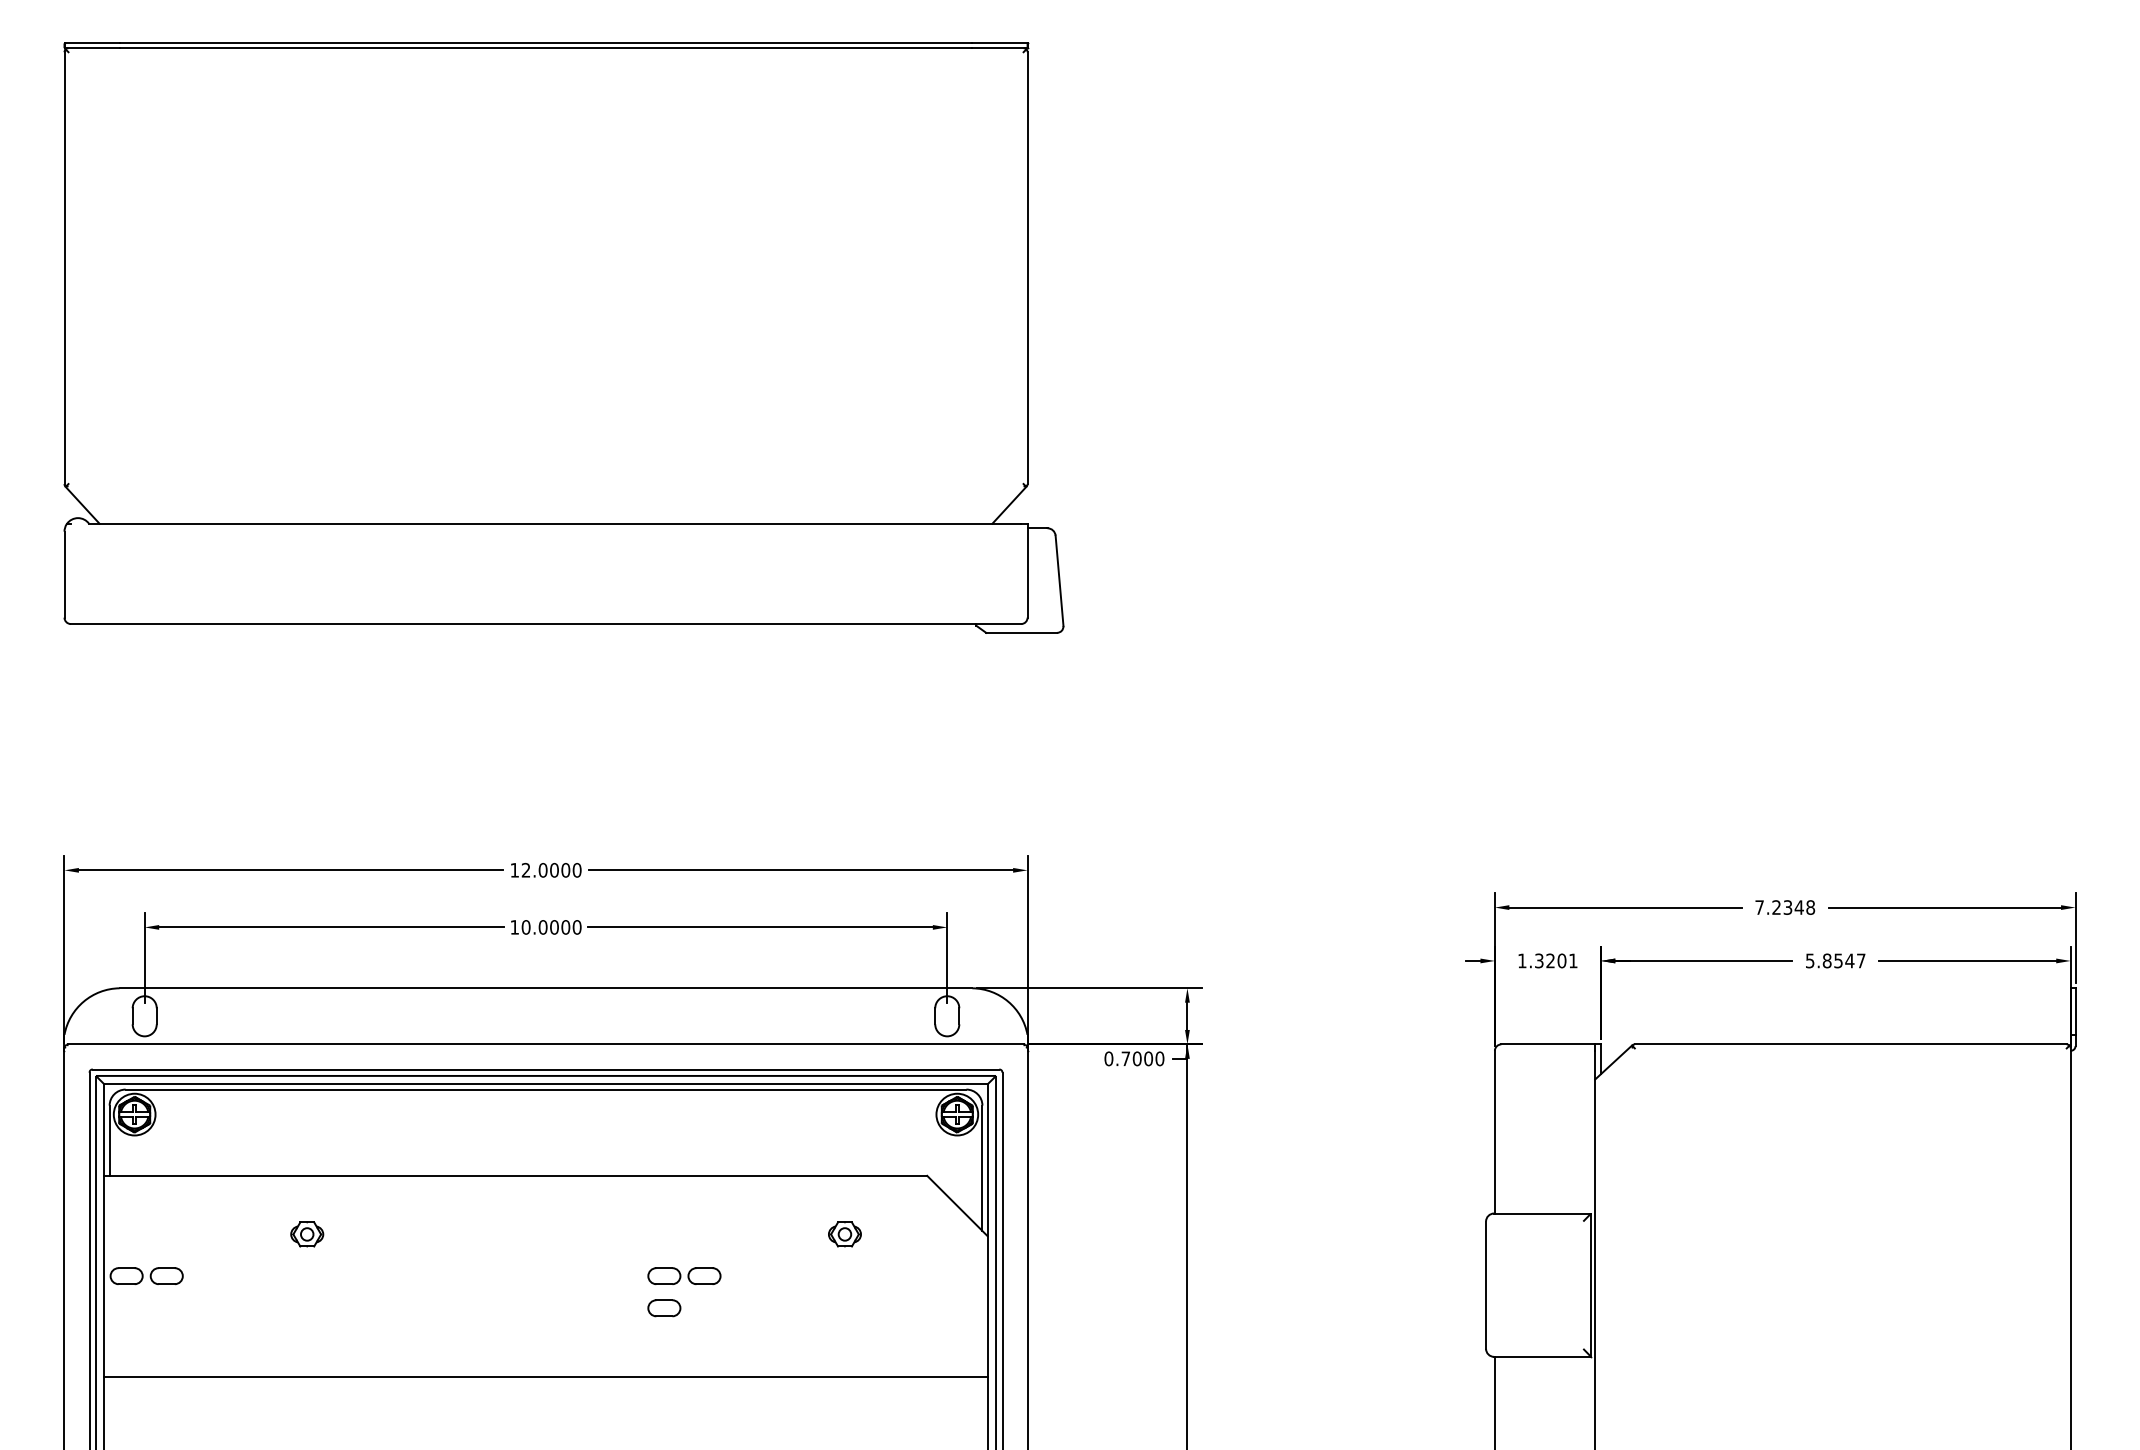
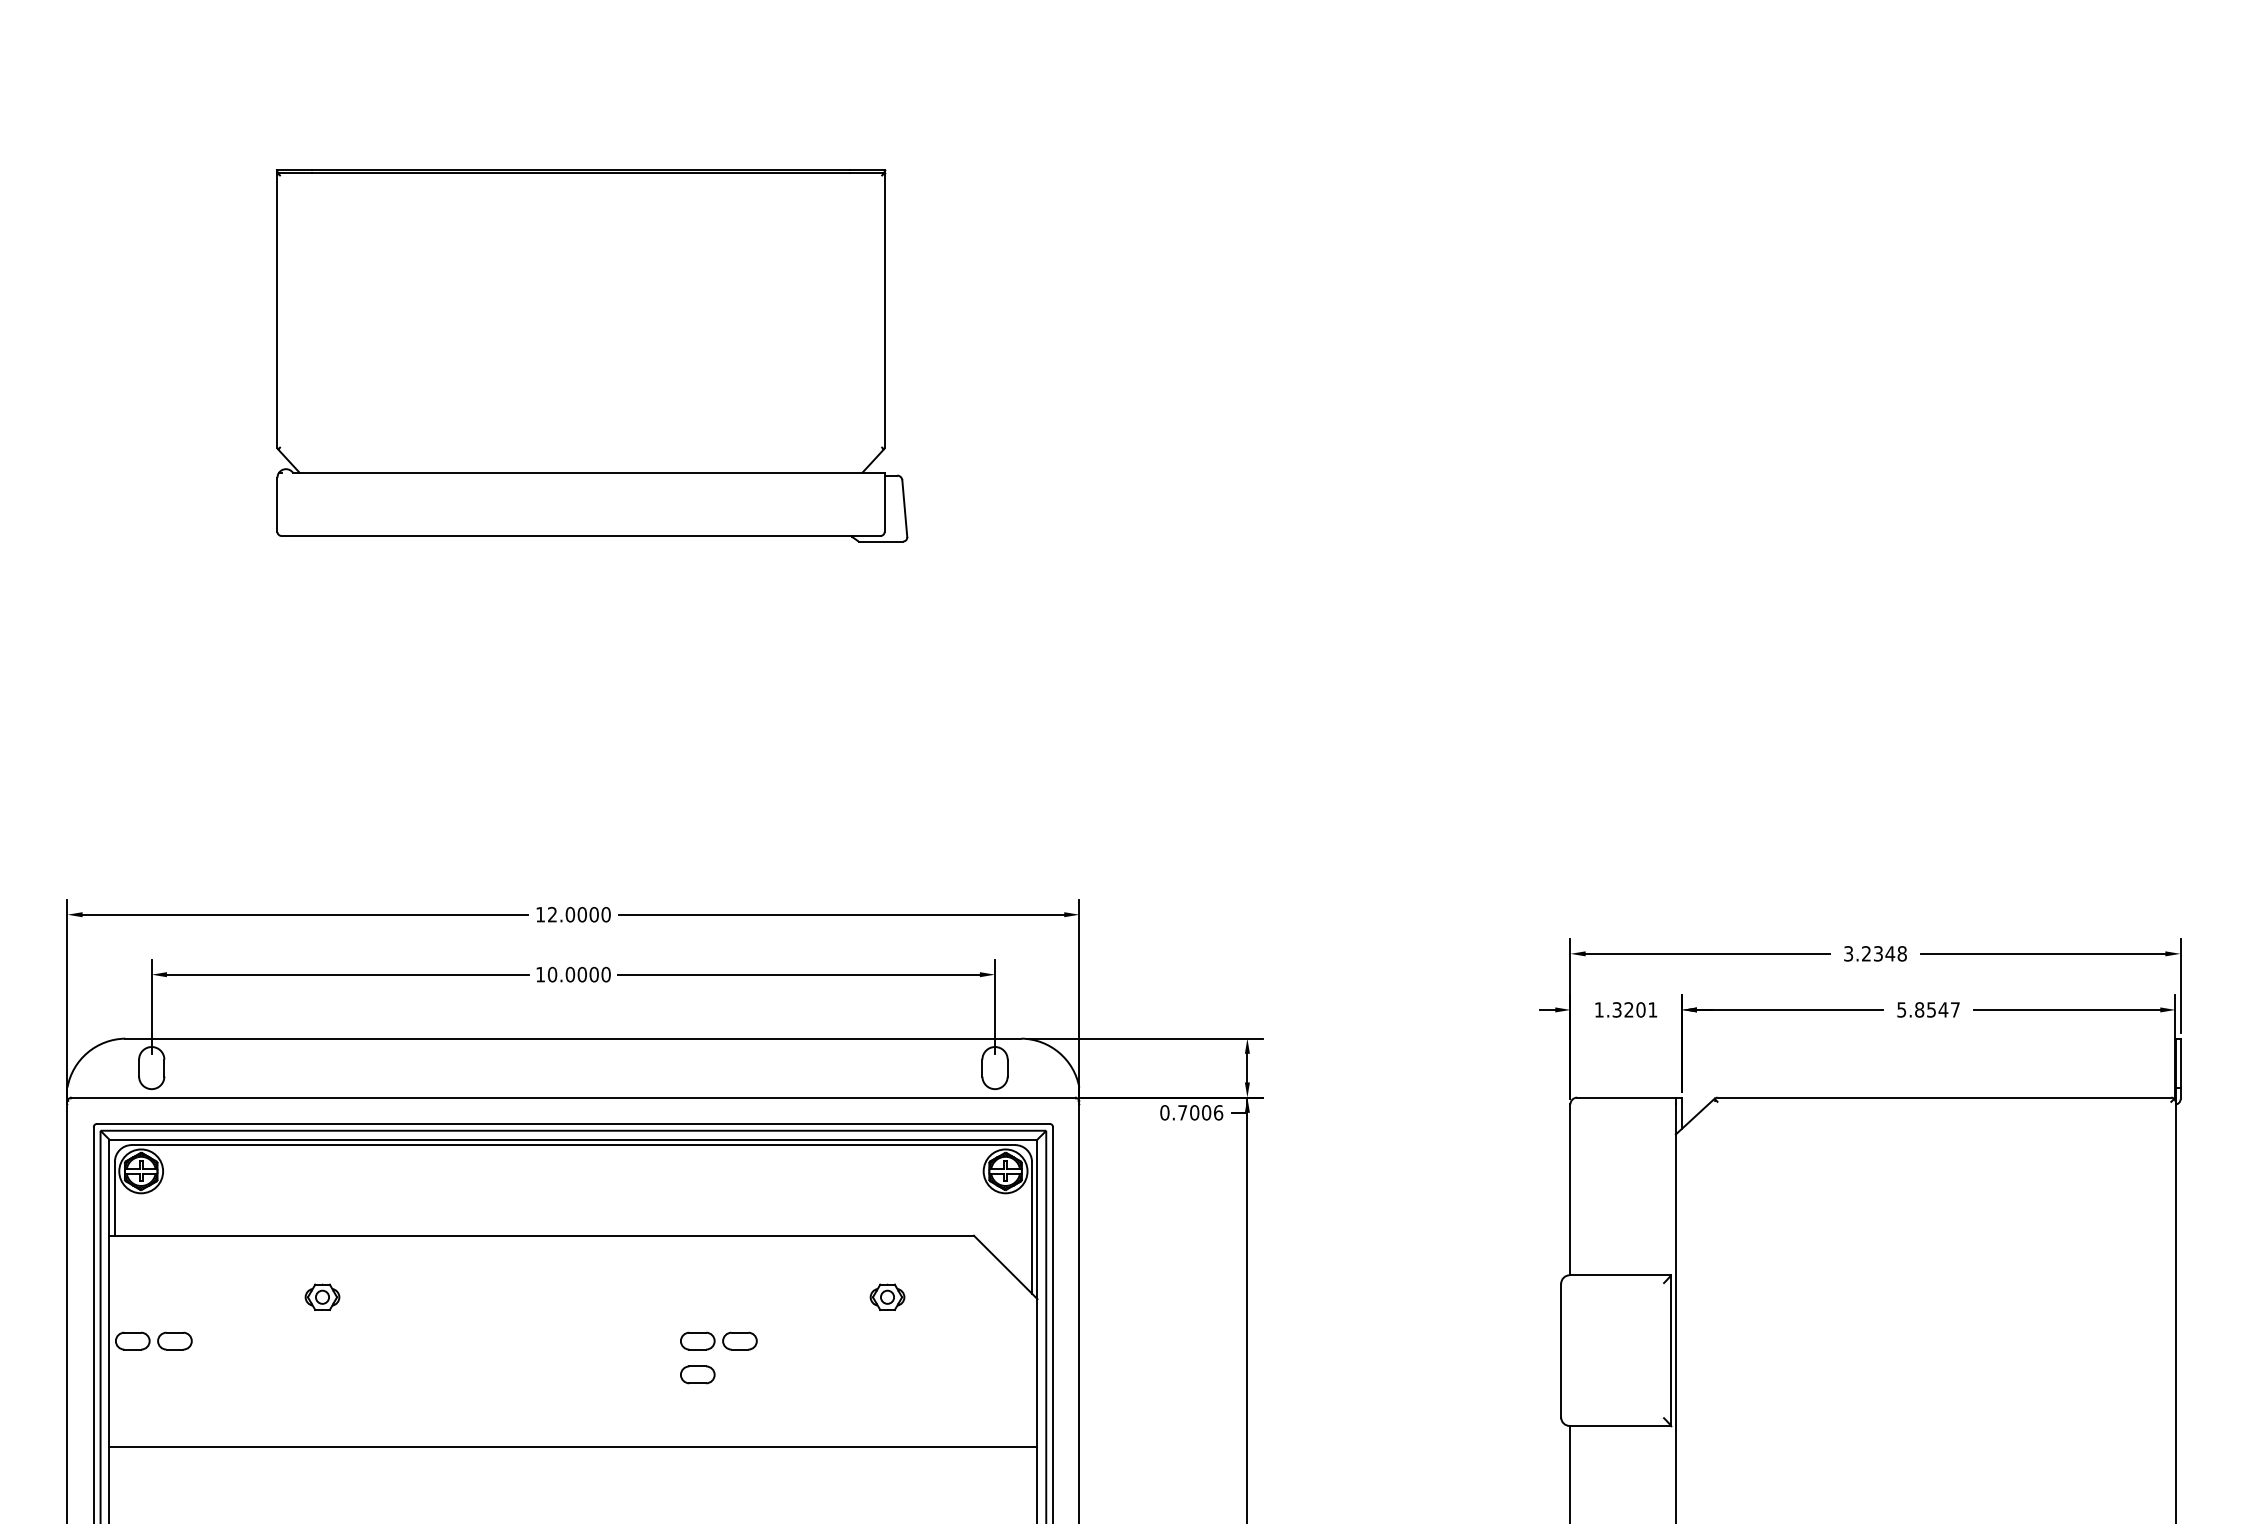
part: (564, 338) -> (592, 355), size x0.6
text: (1759, 907) -> (1848, 953), 7.2348 -> 3.2348
text: (1159, 1058) -> (1218, 1112), 0.7000 -> 0.7006

